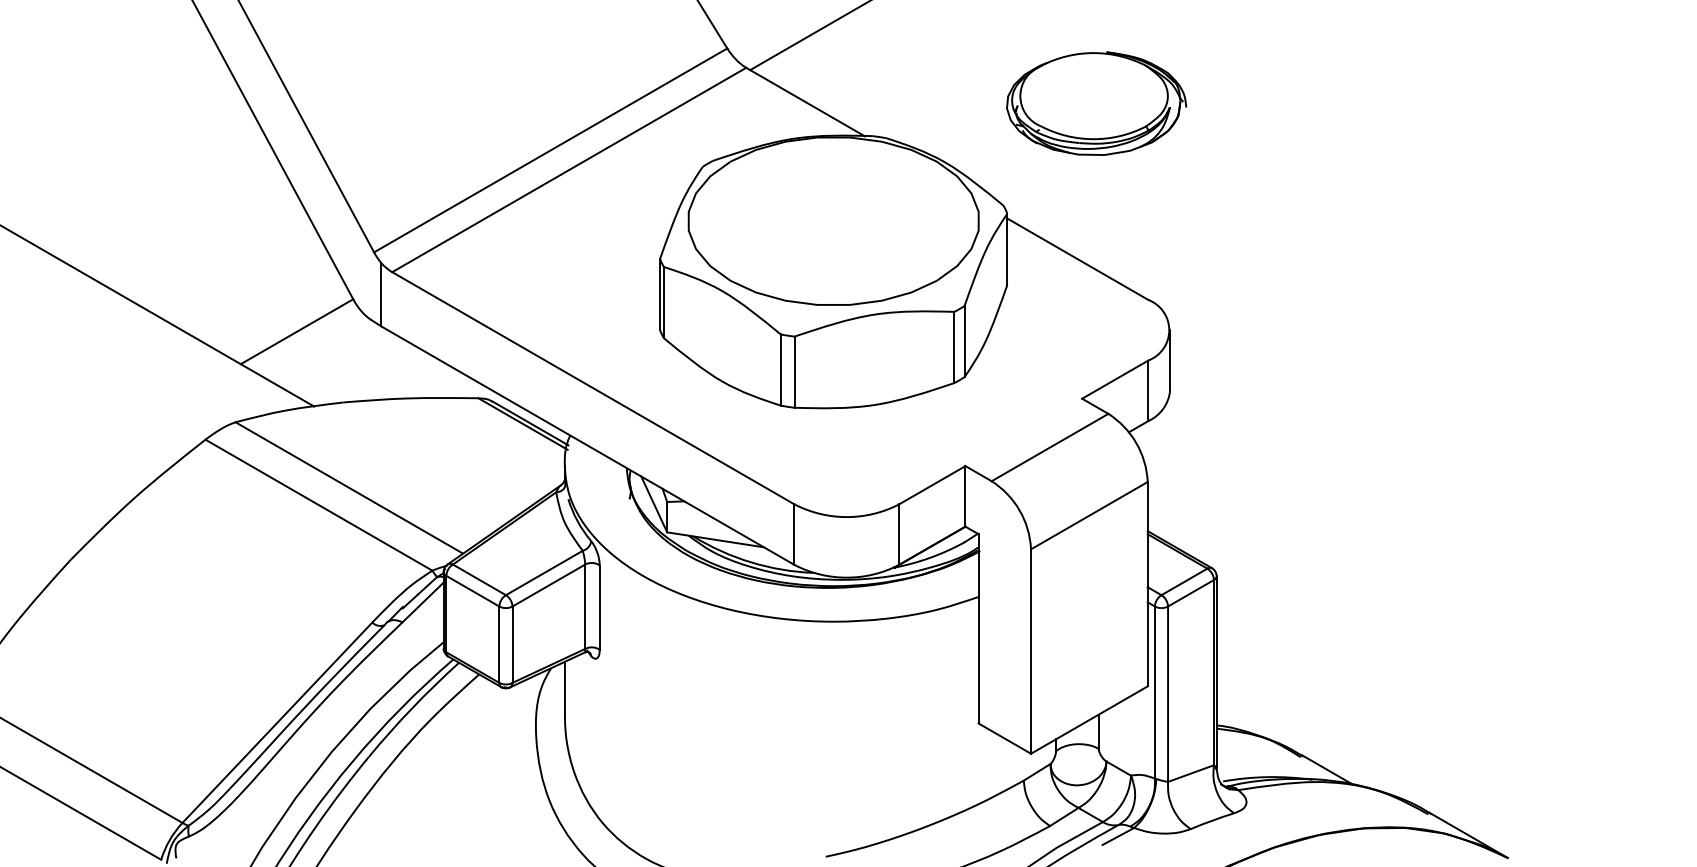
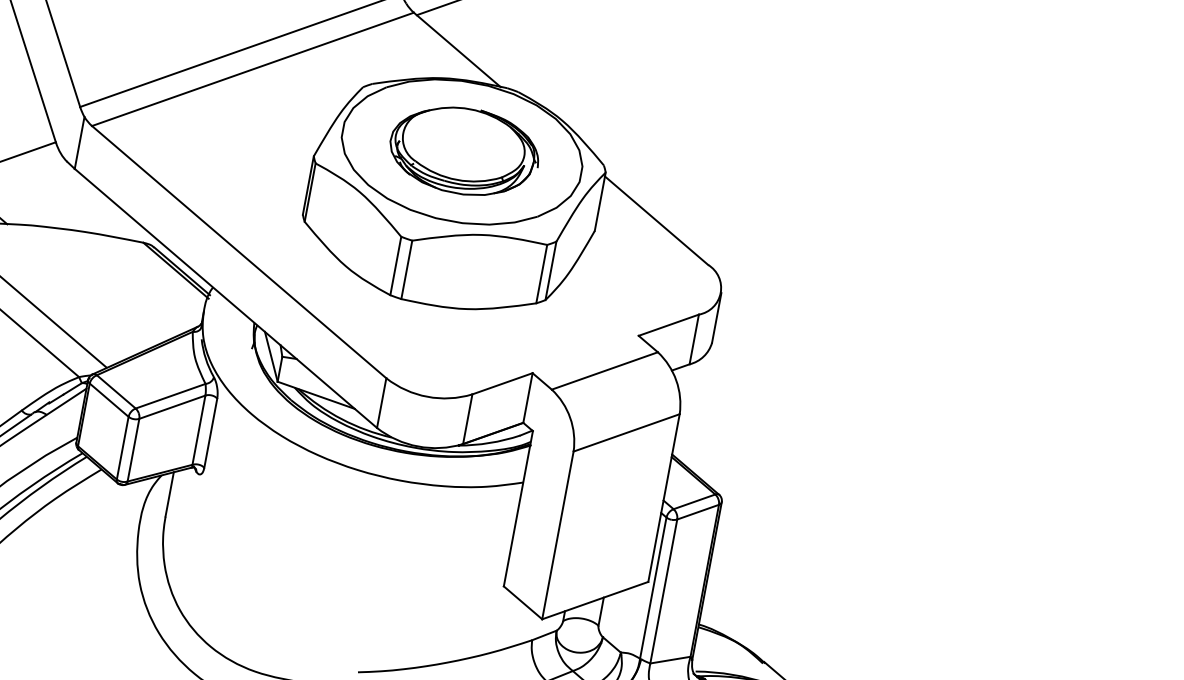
part: (1096, 103) -> (464, 151), moved

